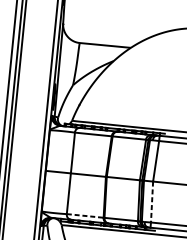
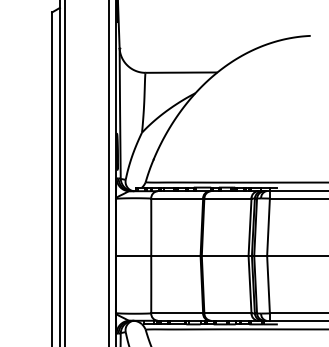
line: (152, 201) -> (268, 284), dashed -> solid
line: (85, 216) -> (177, 313), dashed -> solid

